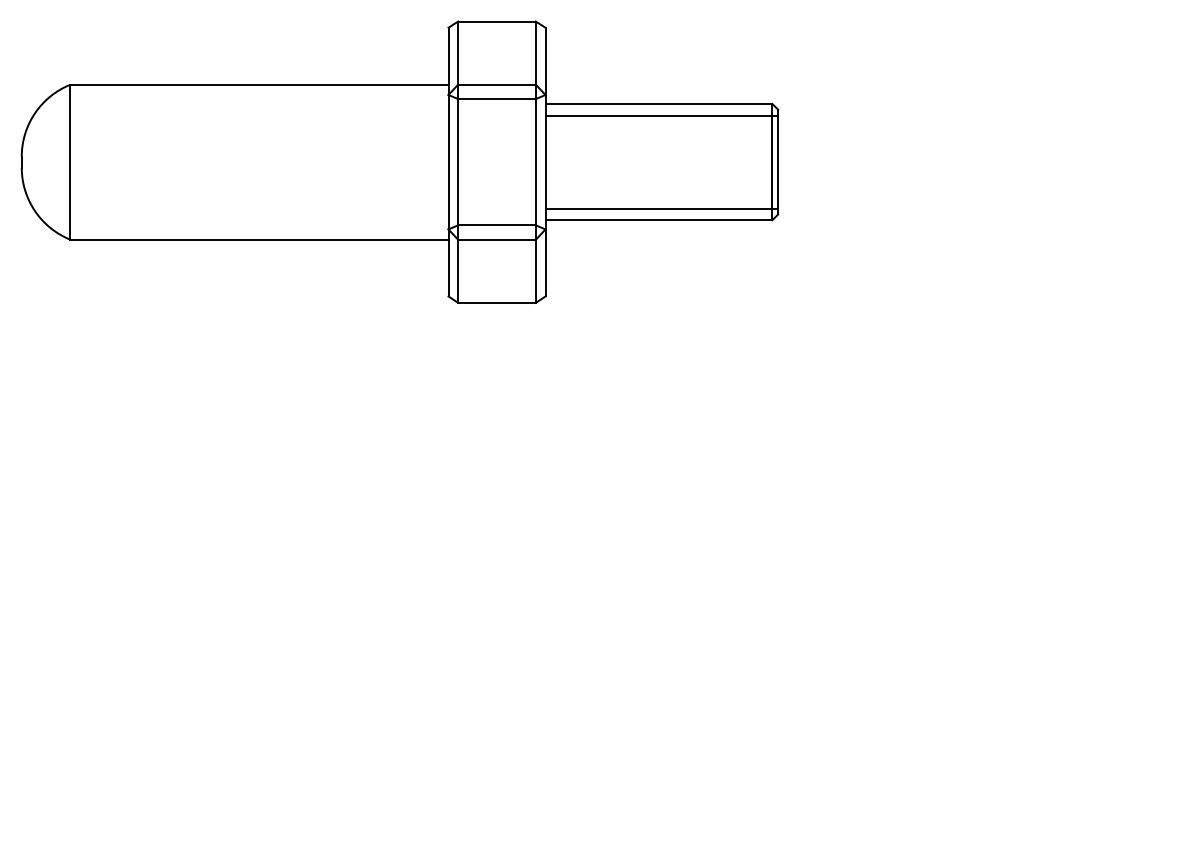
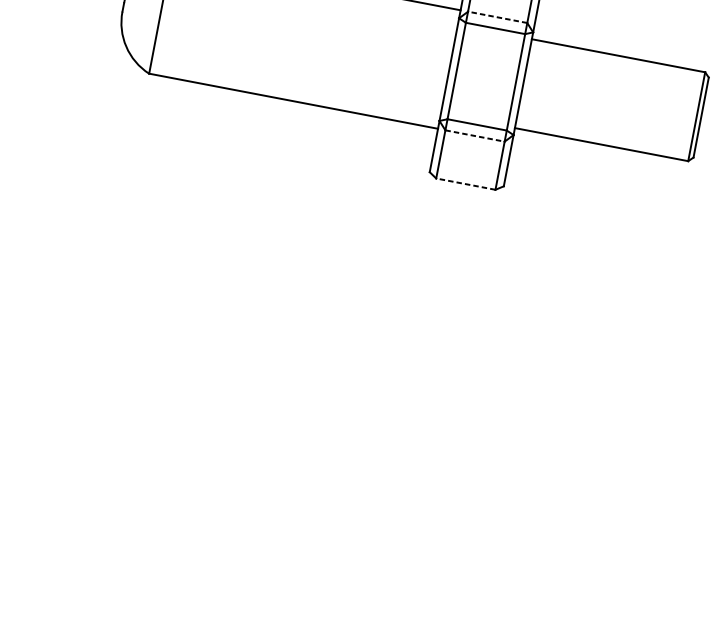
line: (497, 84) -> (498, 17), solid -> dashed
line: (661, 115) -> (618, 64), removed
line: (661, 208) -> (605, 136), removed
line: (497, 239) -> (475, 135), solid -> dashed
line: (497, 302) -> (466, 183), solid -> dashed

